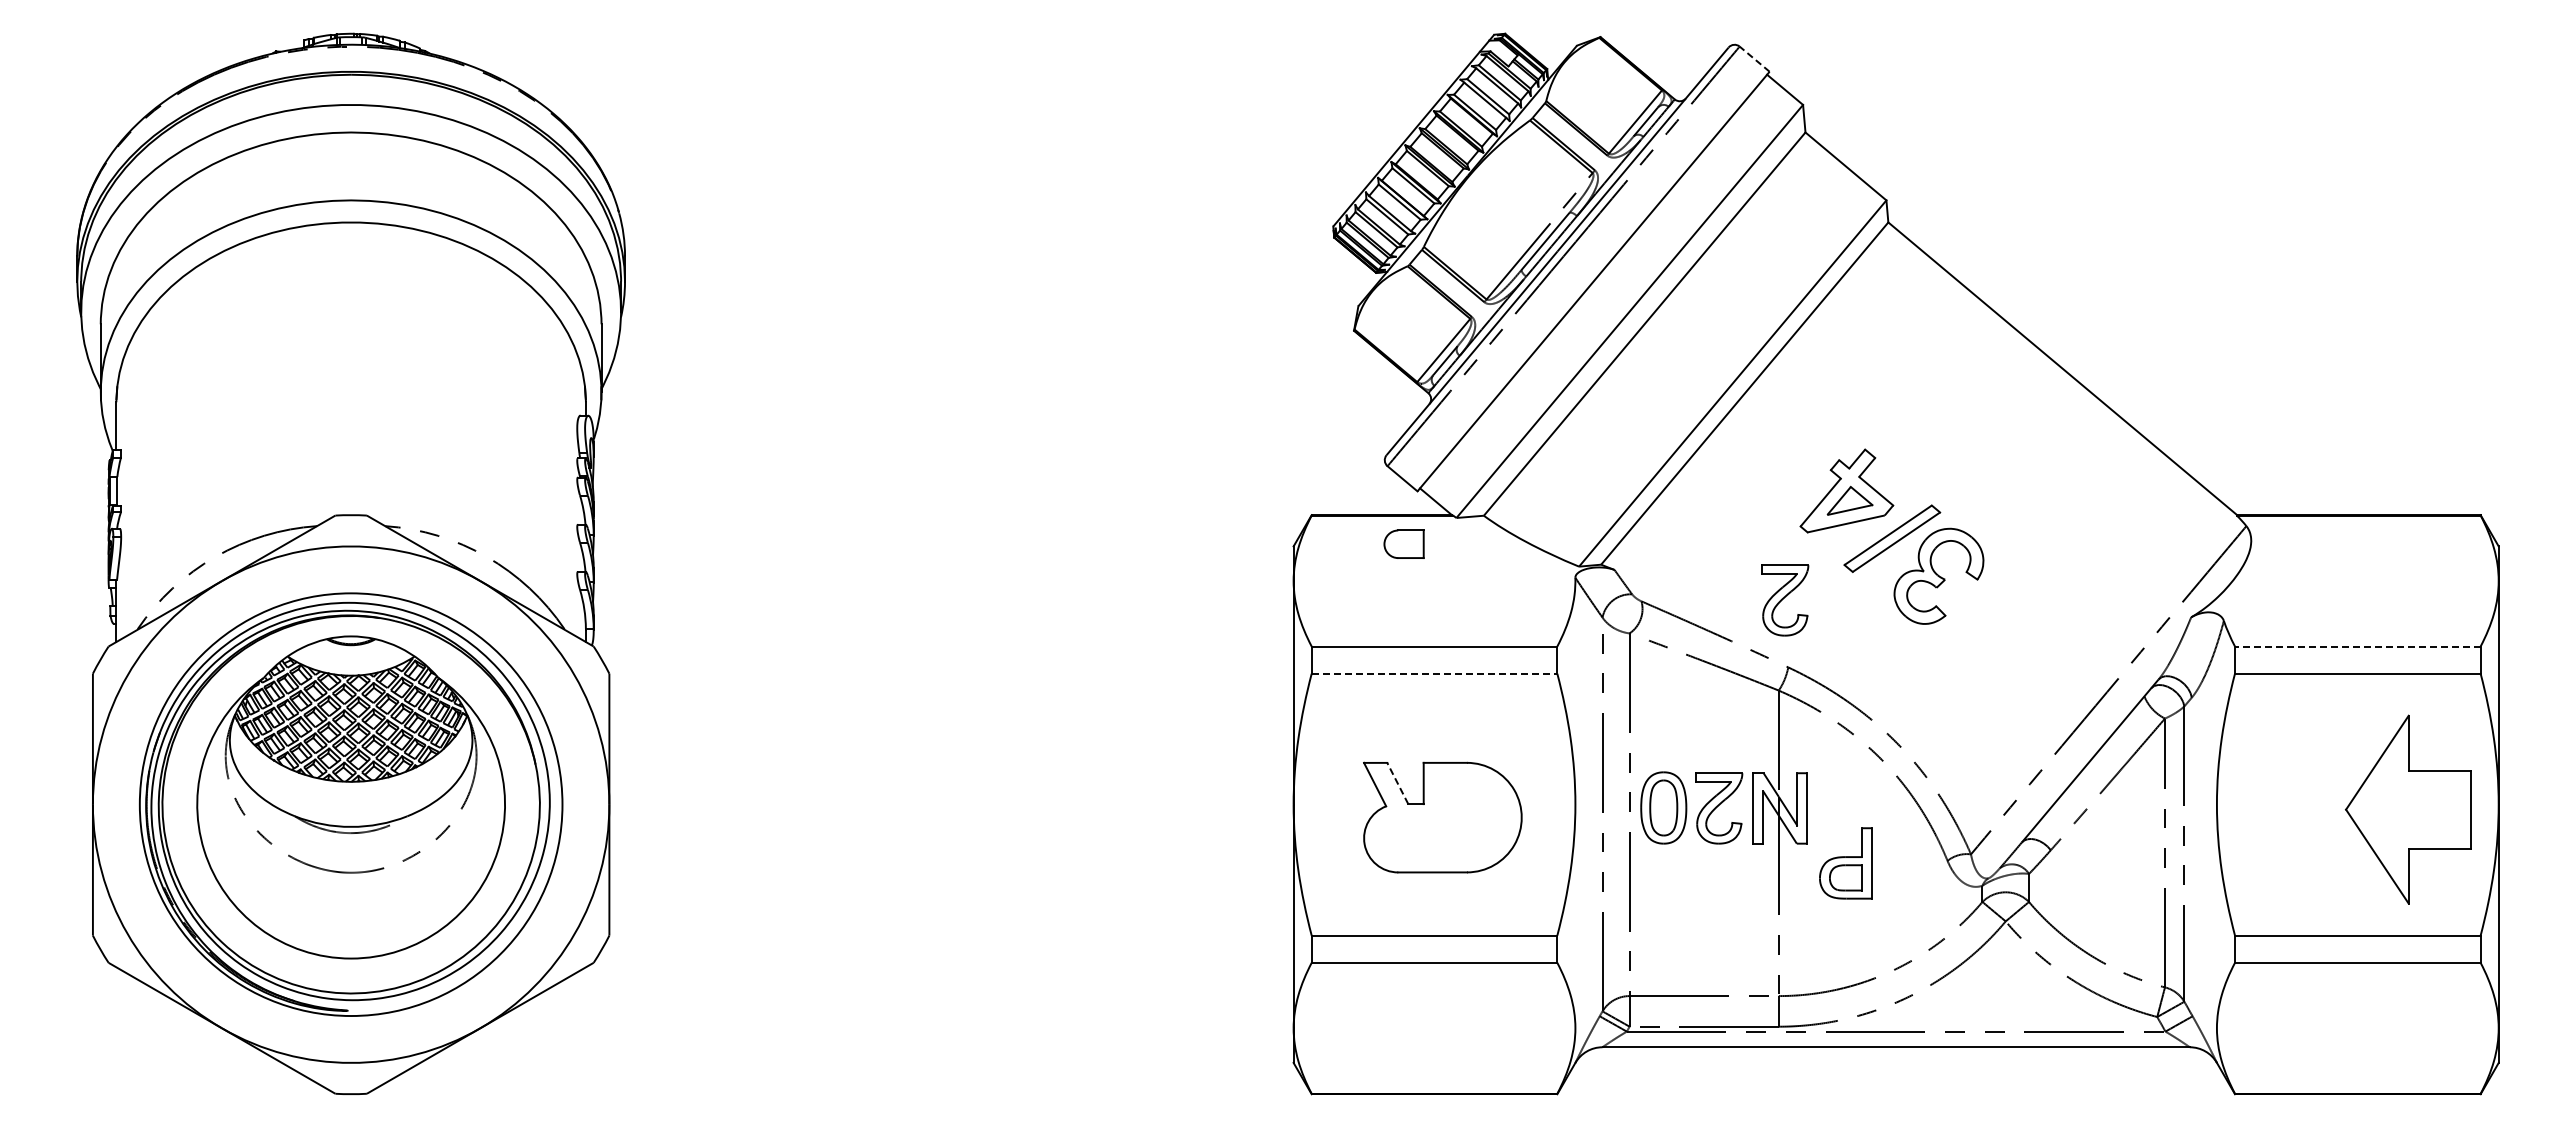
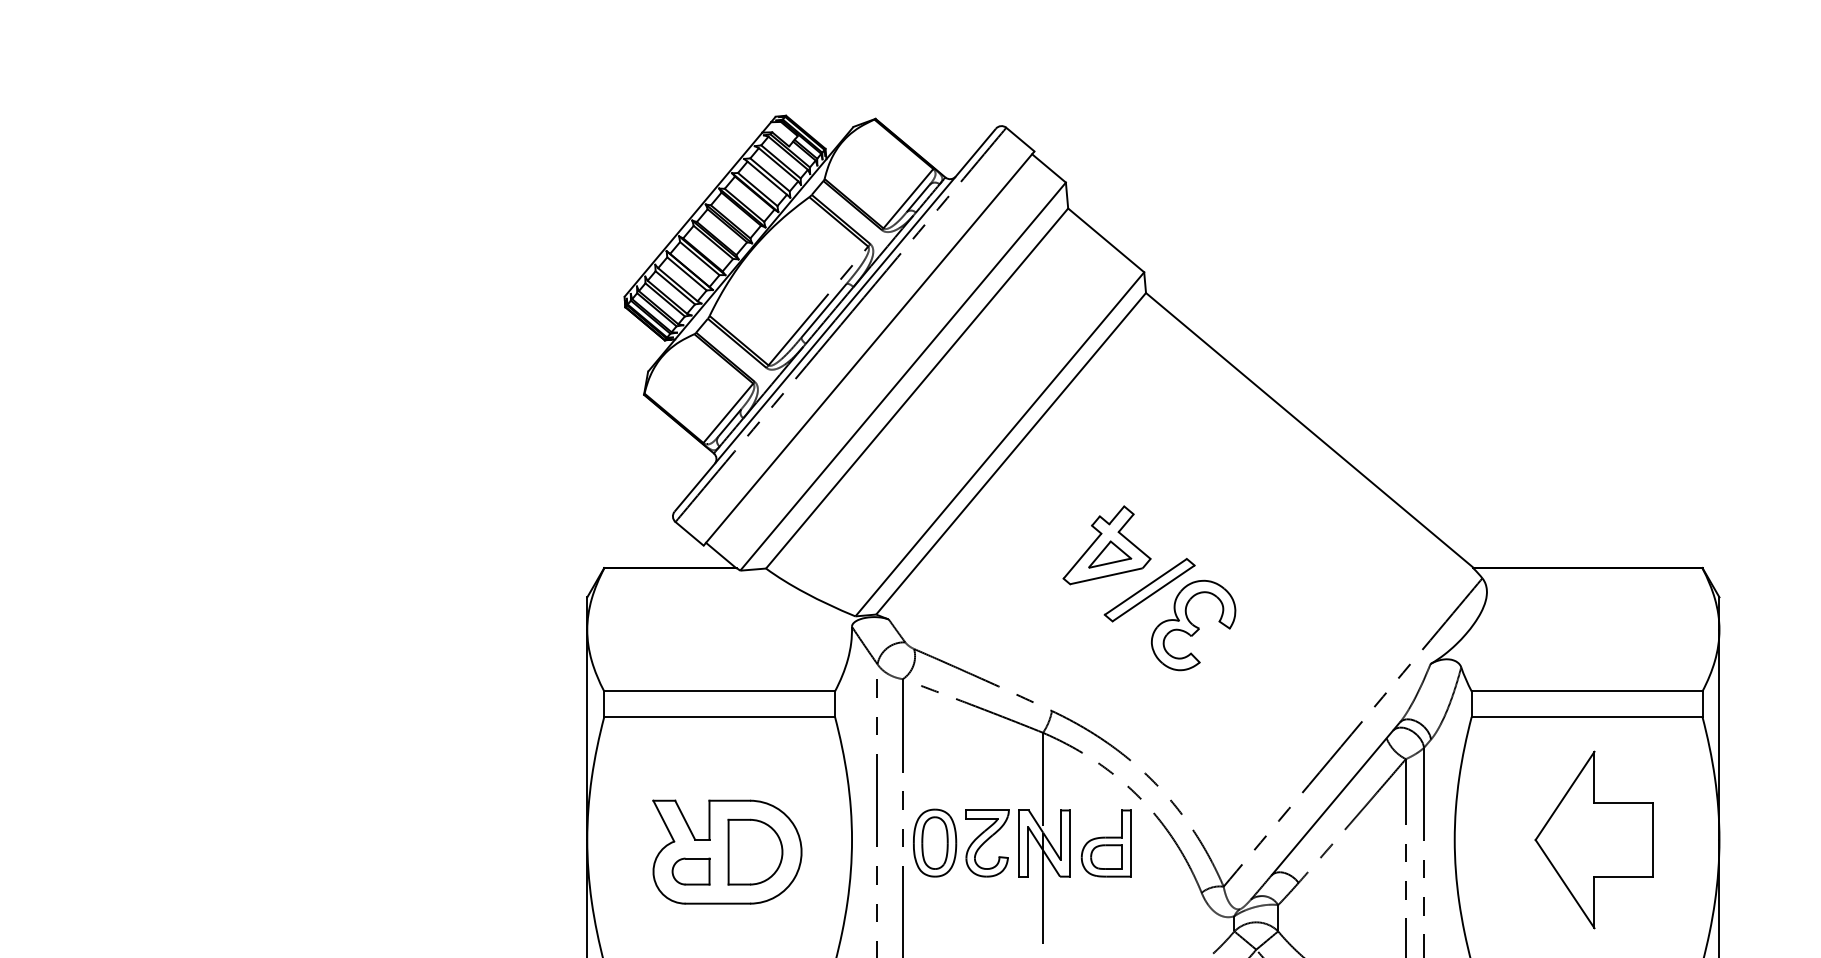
line: (1754, 59) -> (1020, 139), dashed -> solid
part: (1403, 543) -> (690, 870), moved
part: (1785, 600) -> (1049, 648), removed
line: (2357, 646) -> (1586, 691), dashed -> solid
line: (1434, 673) -> (719, 716), dashed -> solid
line: (1397, 783) -> (684, 820), dashed -> solid
part: (2408, 809) -> (1594, 839), moved
part: (1472, 817) -> (755, 852), added
part: (1845, 863) -> (1105, 843), moved

